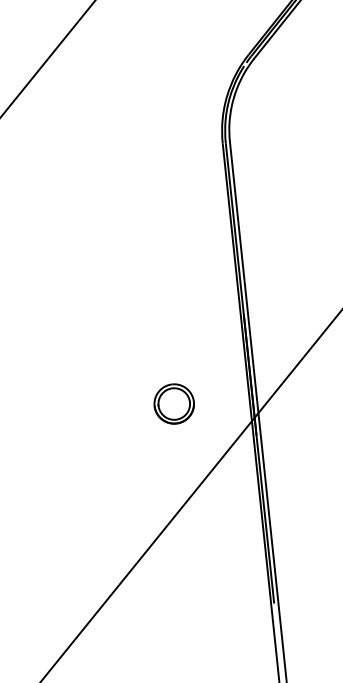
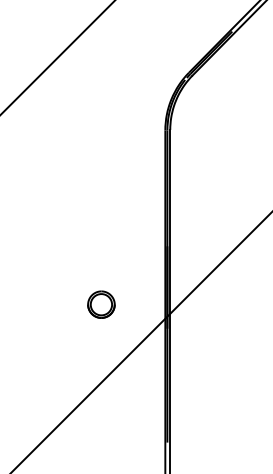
part: (174, 403) -> (101, 304), moved

